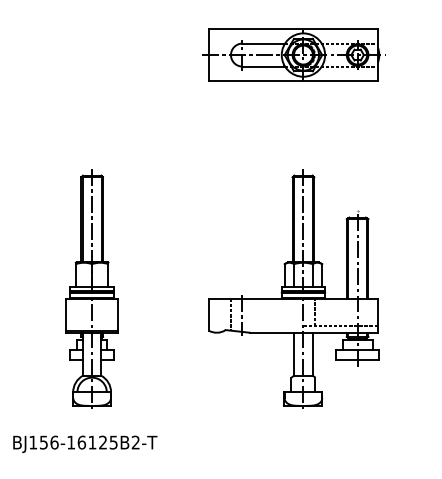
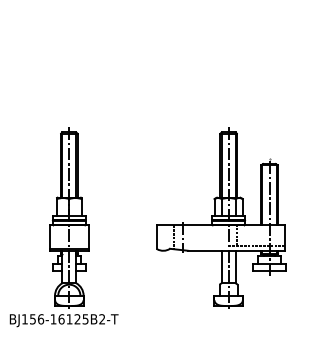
part: (293, 54) -> (221, 41), removed
text: (85, 443) -> (64, 319), moved

